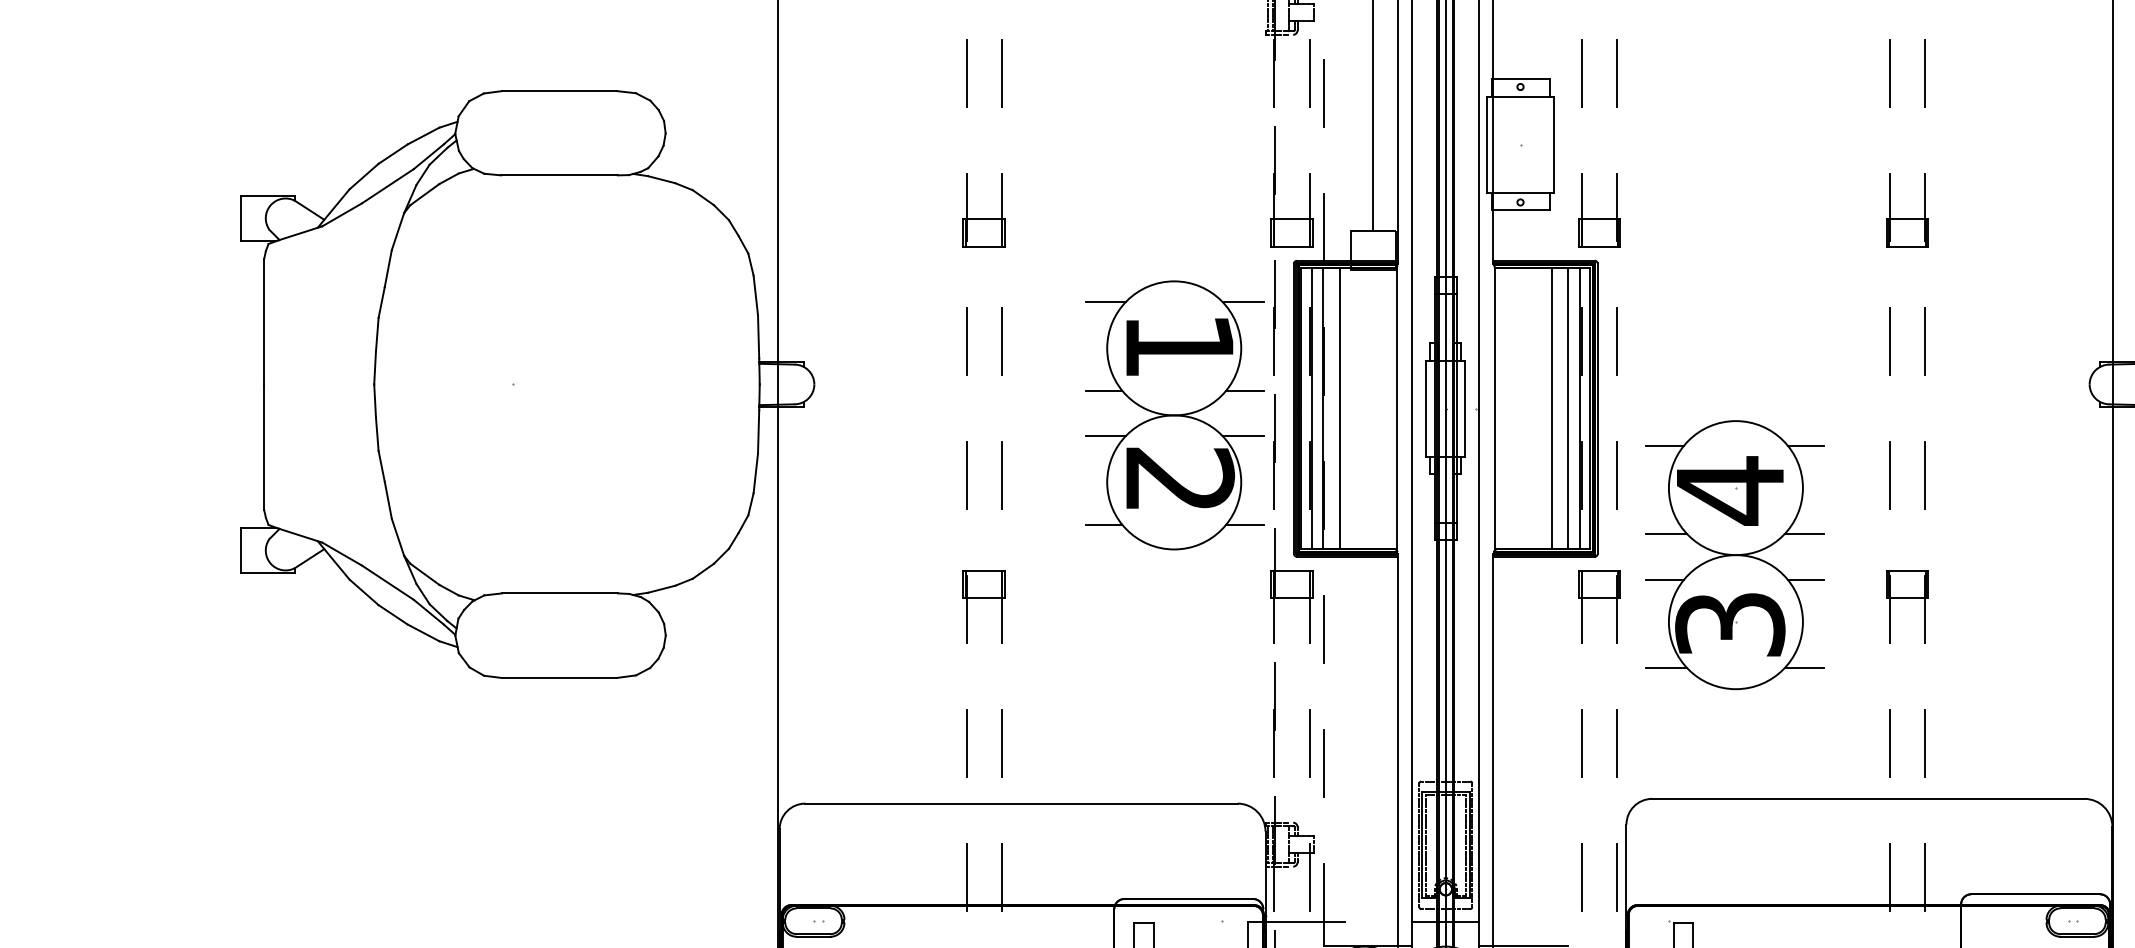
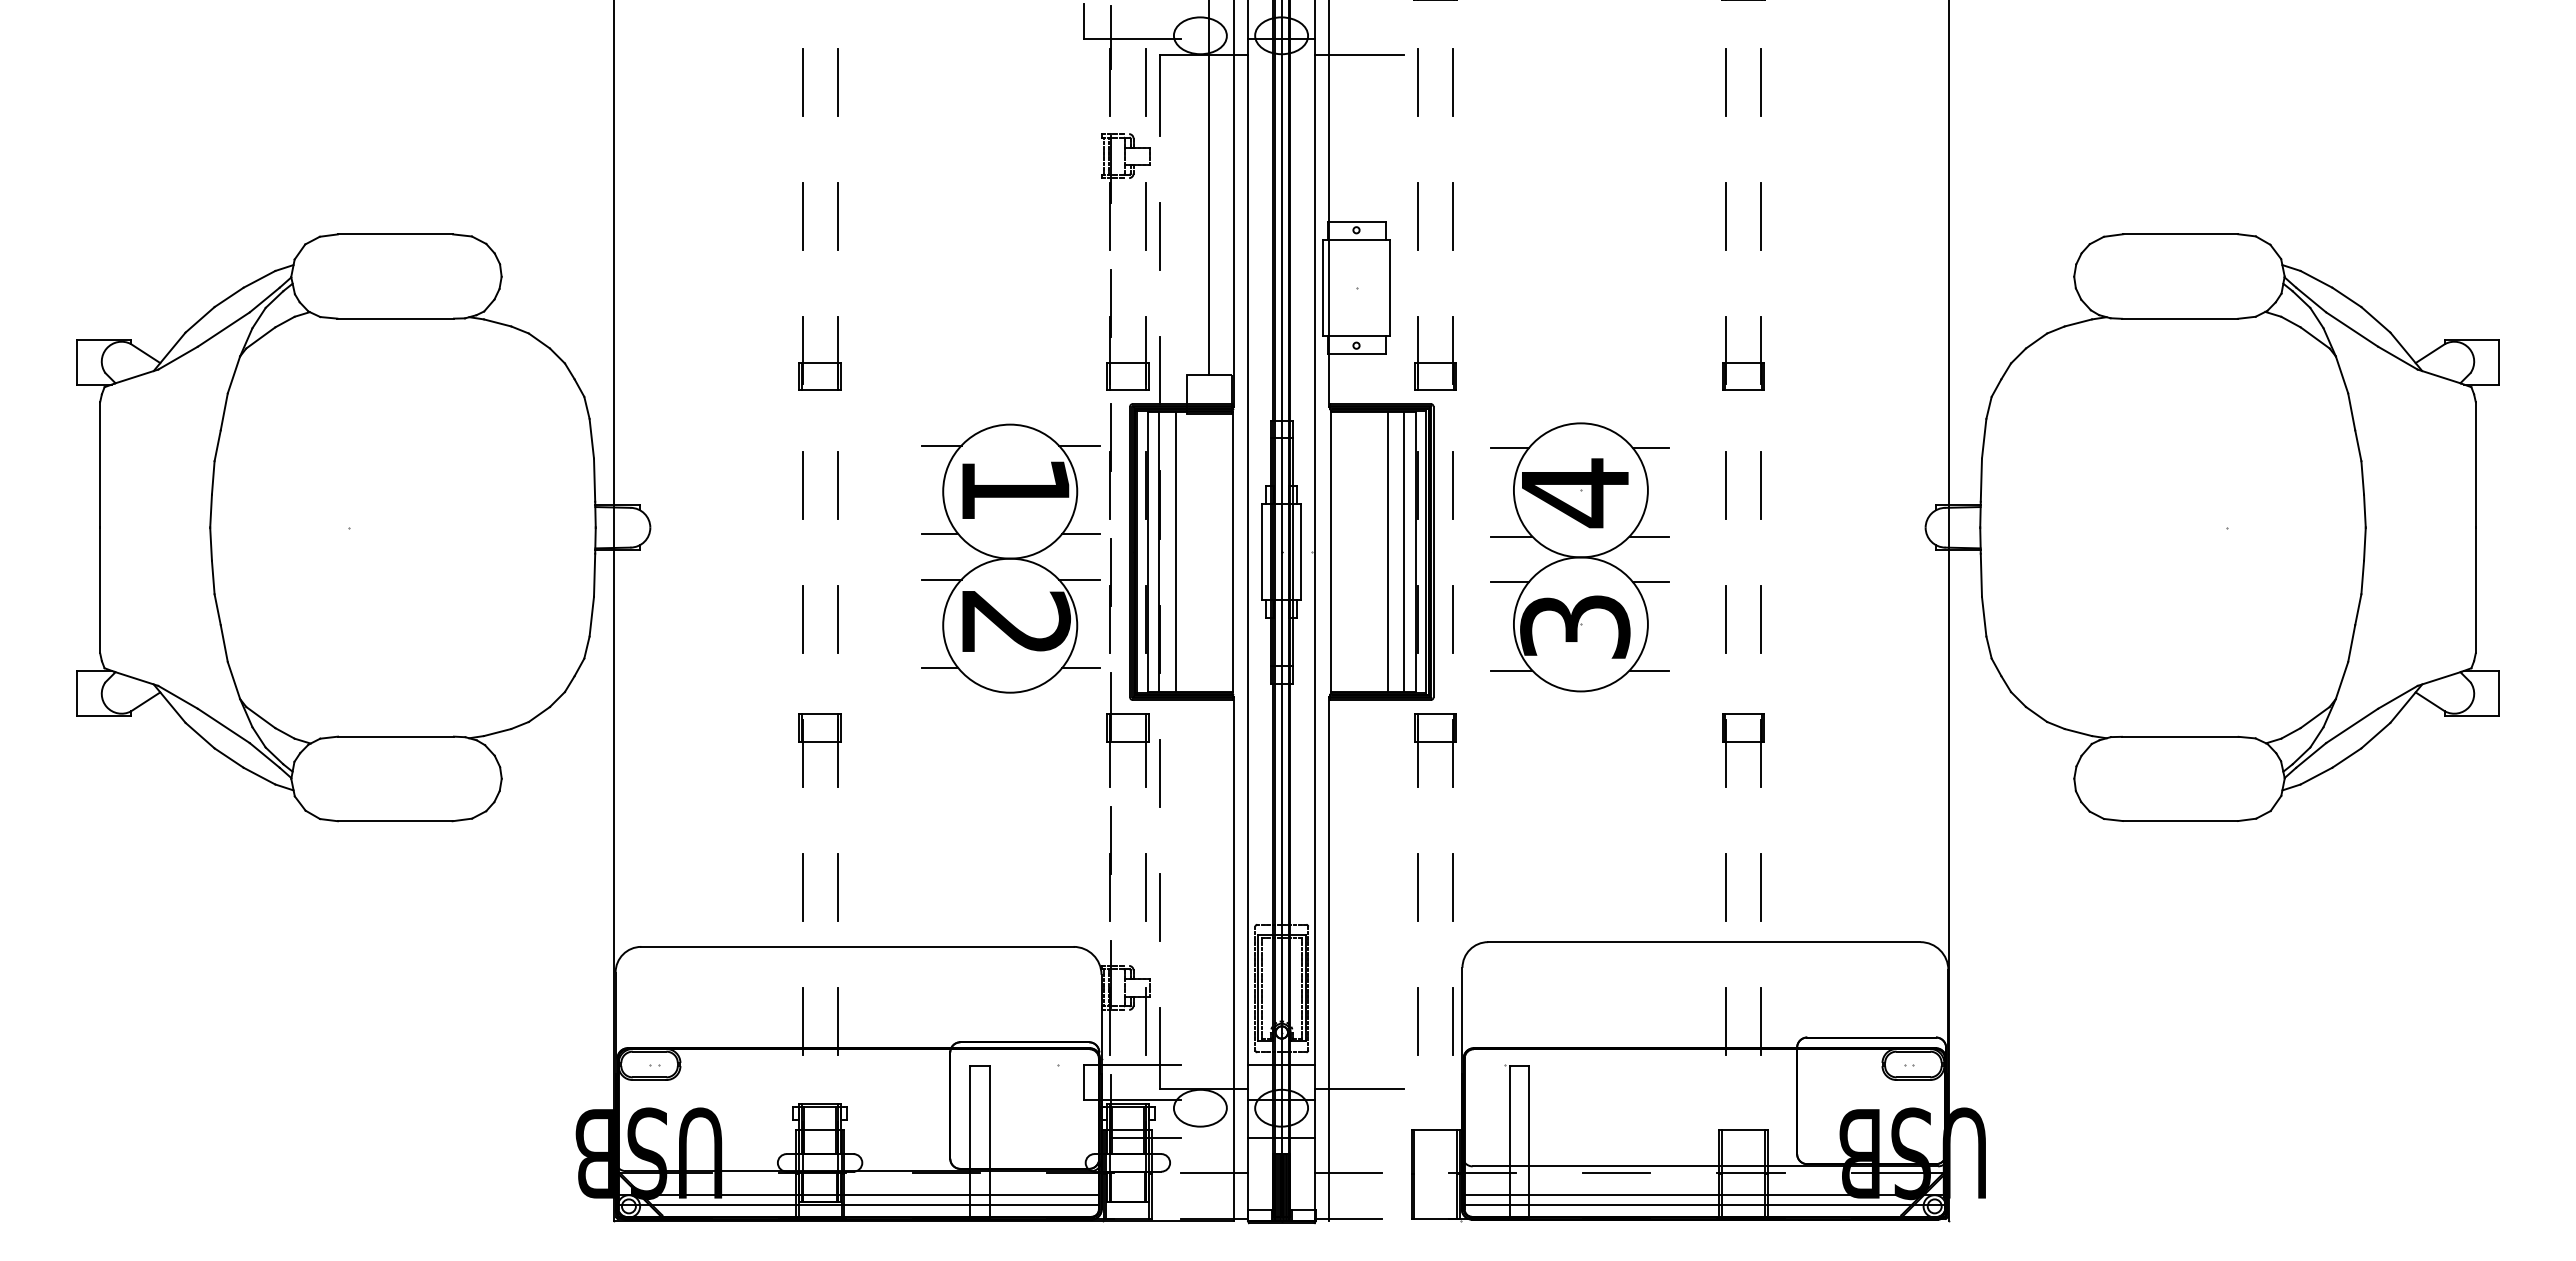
part: (1734, 555) -> (1579, 557), moved

